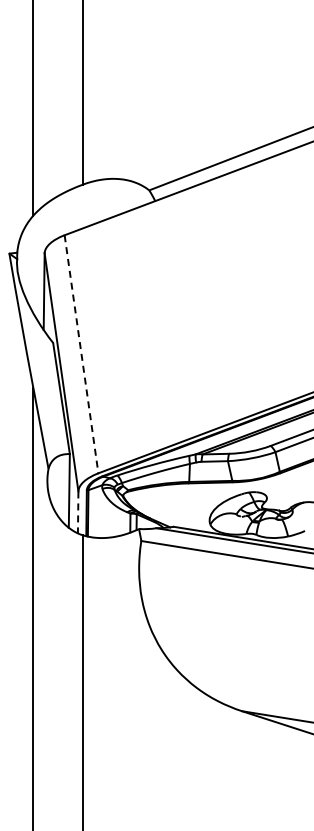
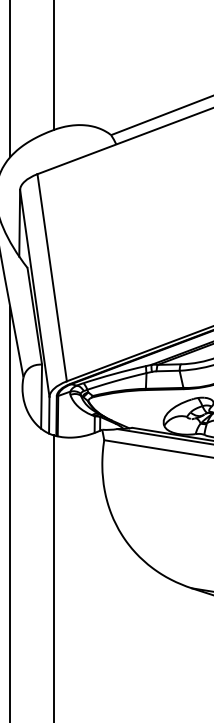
line: (81, 354) -> (52, 277), dashed -> solid
line: (78, 512) -> (49, 415), dashed -> solid

